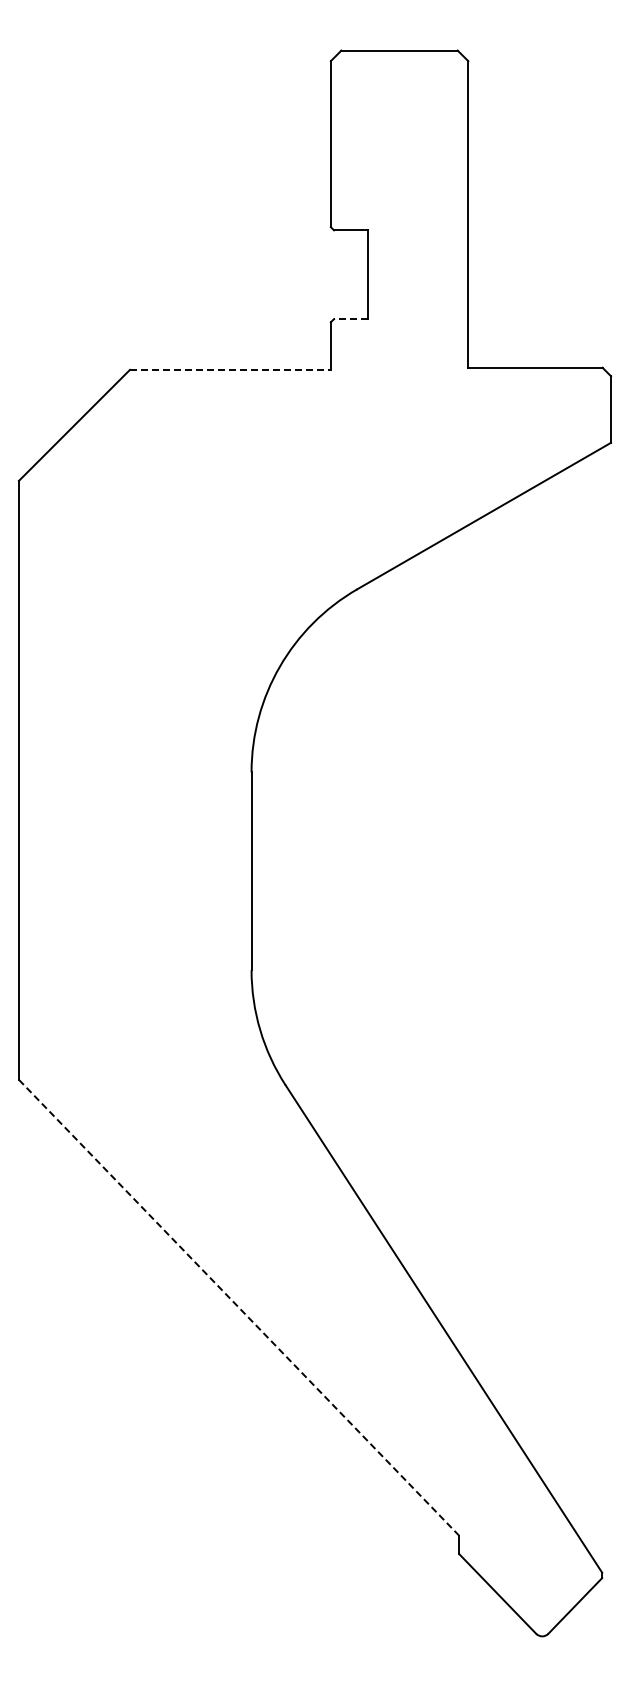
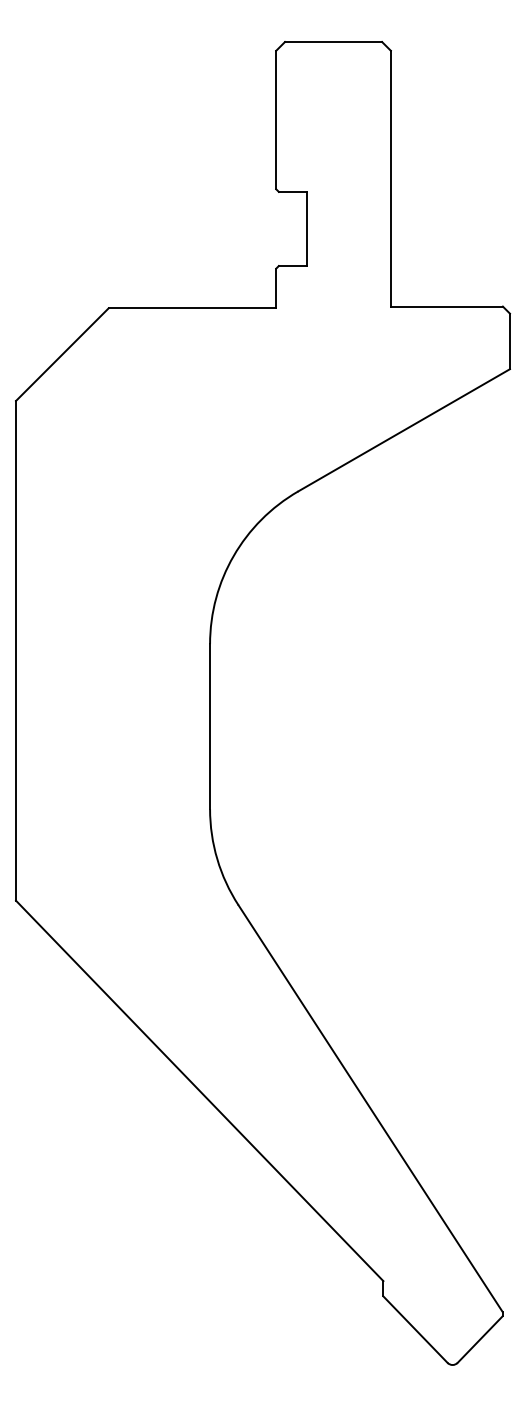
line: (350, 319) -> (292, 266), dashed -> solid
line: (230, 369) -> (192, 308), dashed -> solid
line: (239, 1307) -> (200, 1090), dashed -> solid

